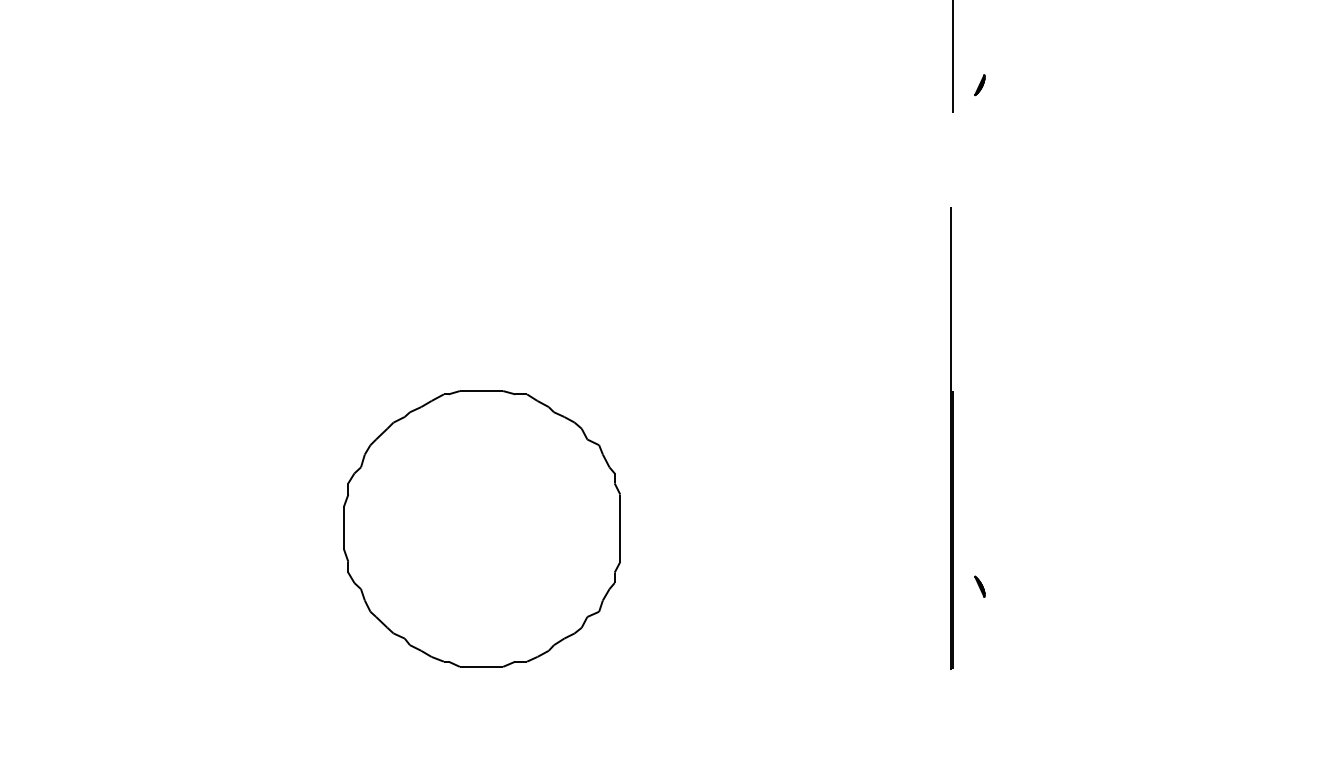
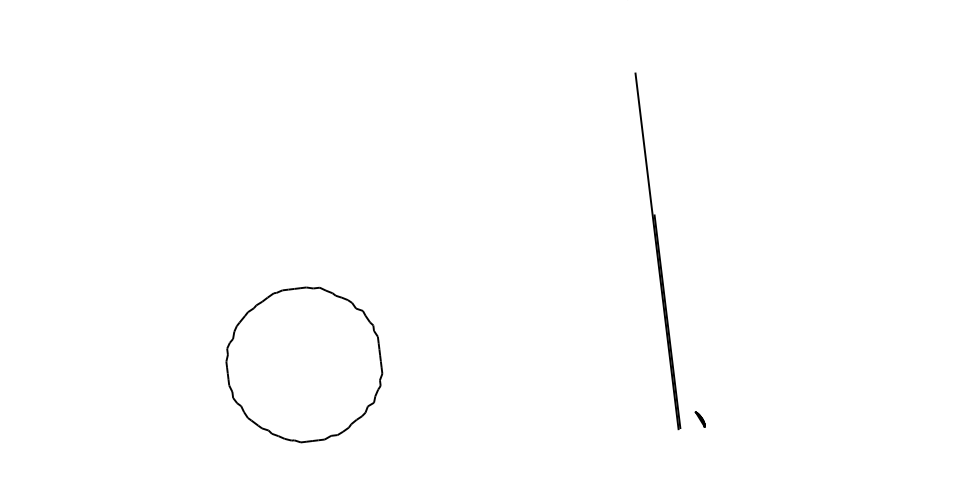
part: (482, 528) -> (304, 364), size x0.71
part: (979, 586) -> (700, 419), moved

